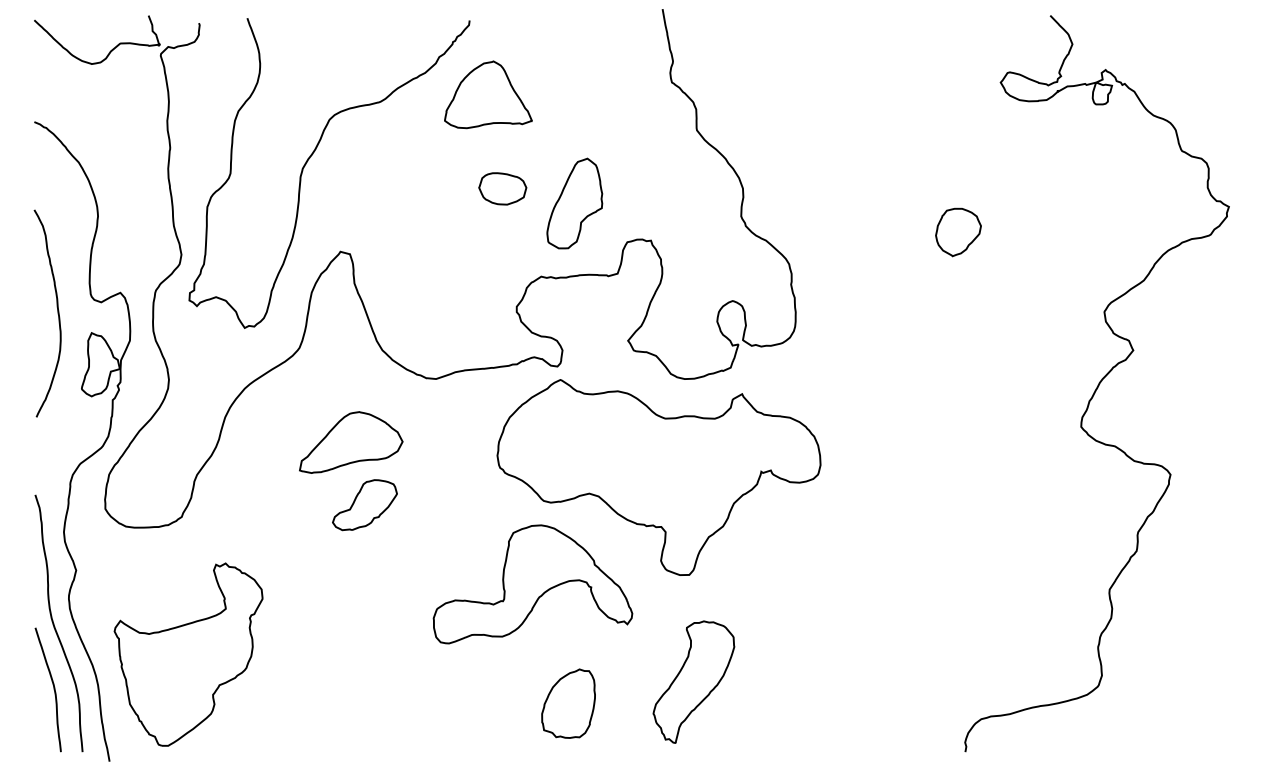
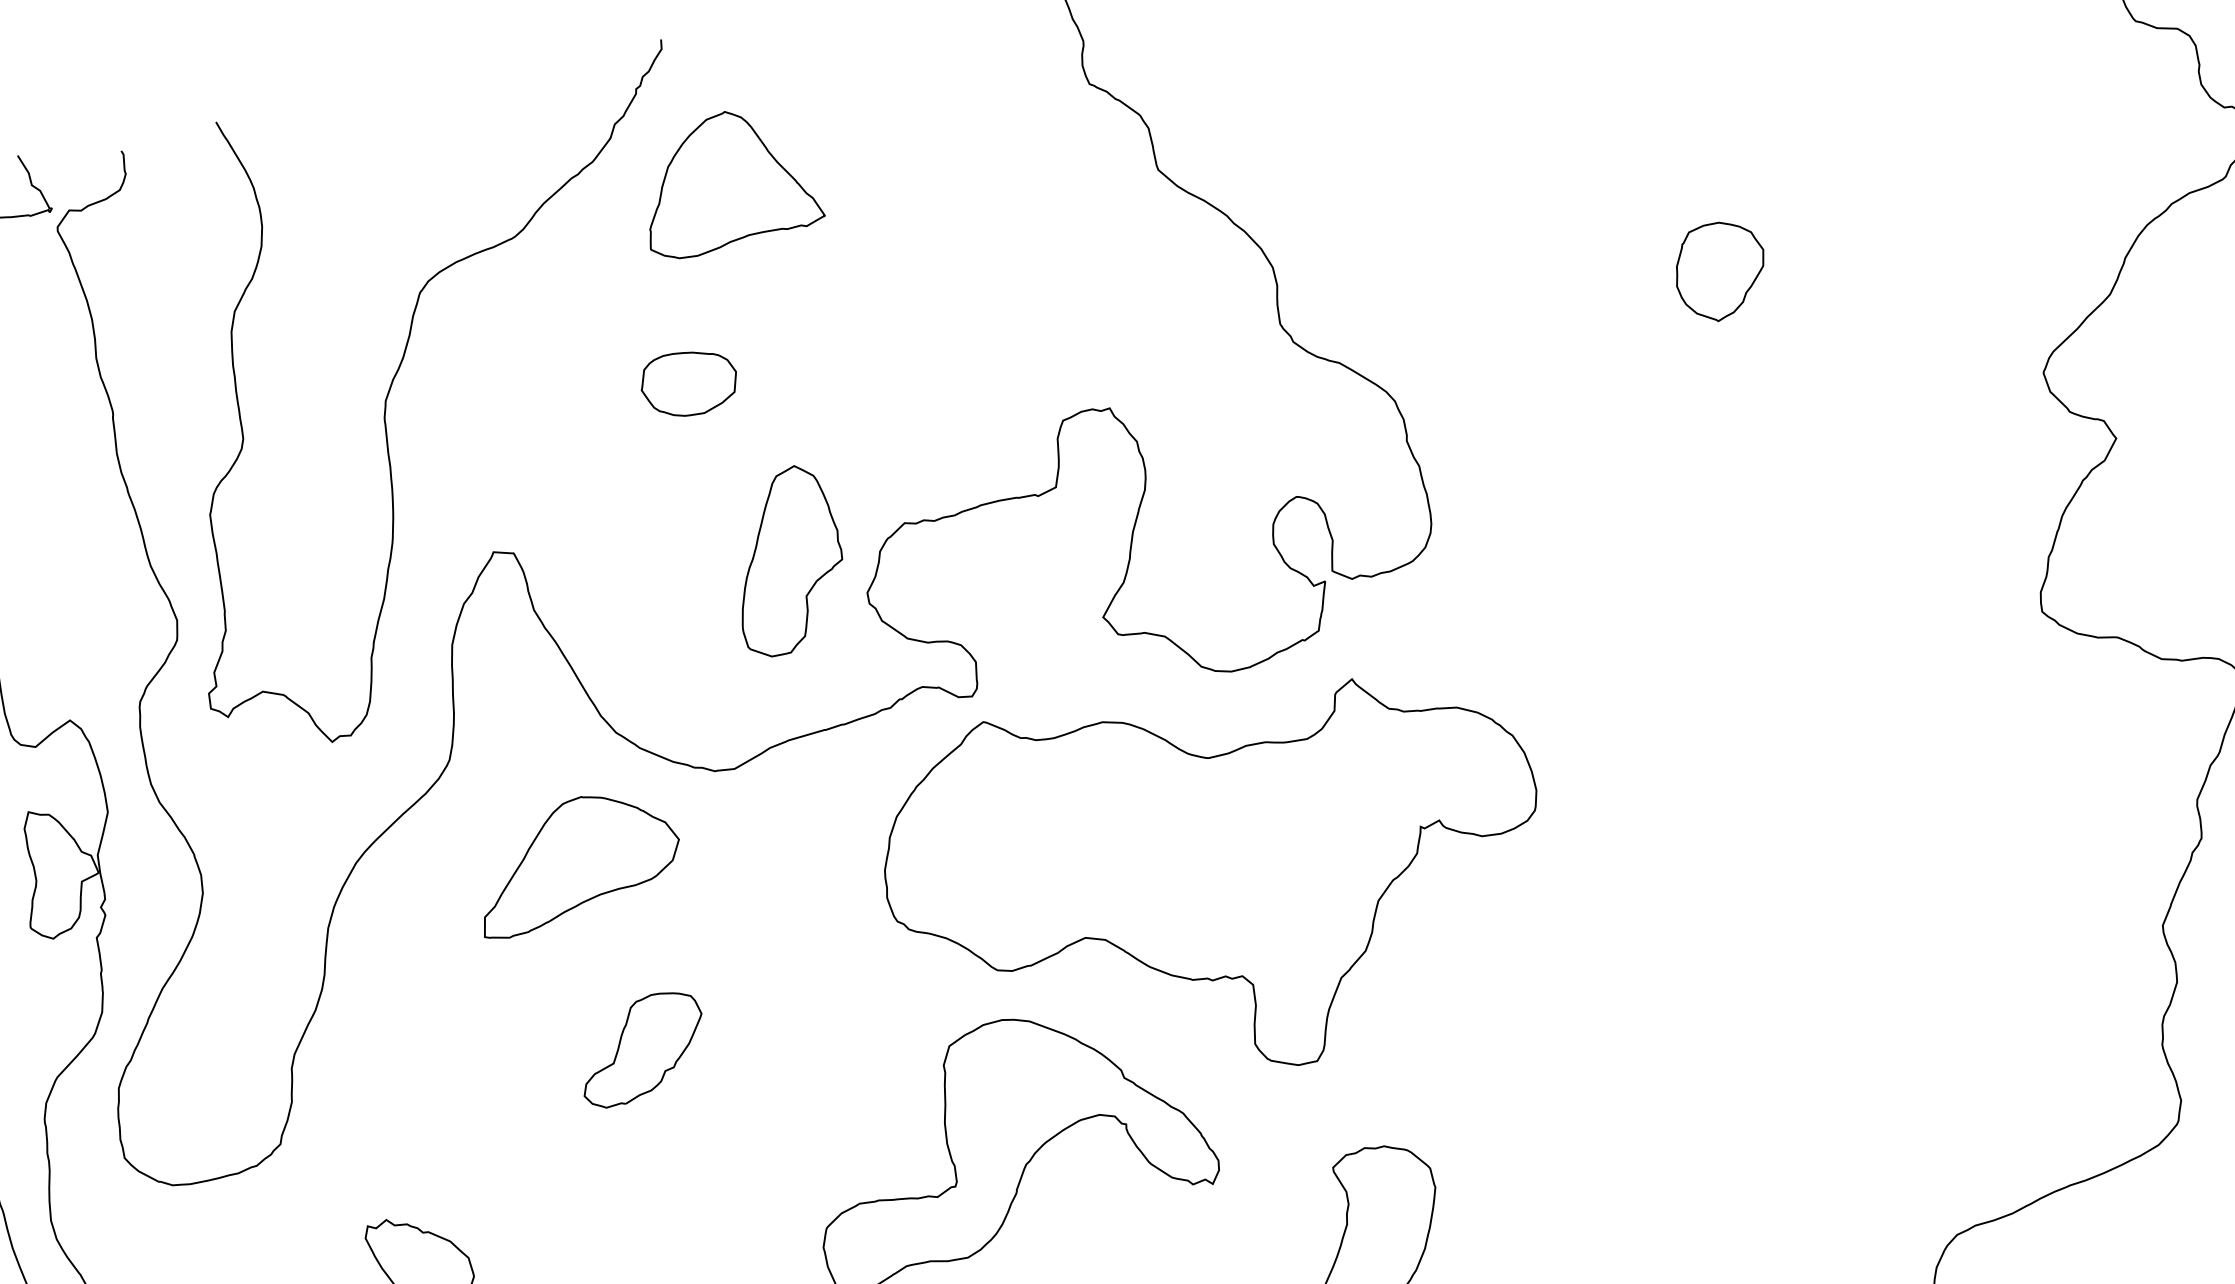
part: (502, 188) -> (688, 382), moved
part: (574, 203) -> (785, 560), moved
part: (351, 442) -> (577, 861), moved

